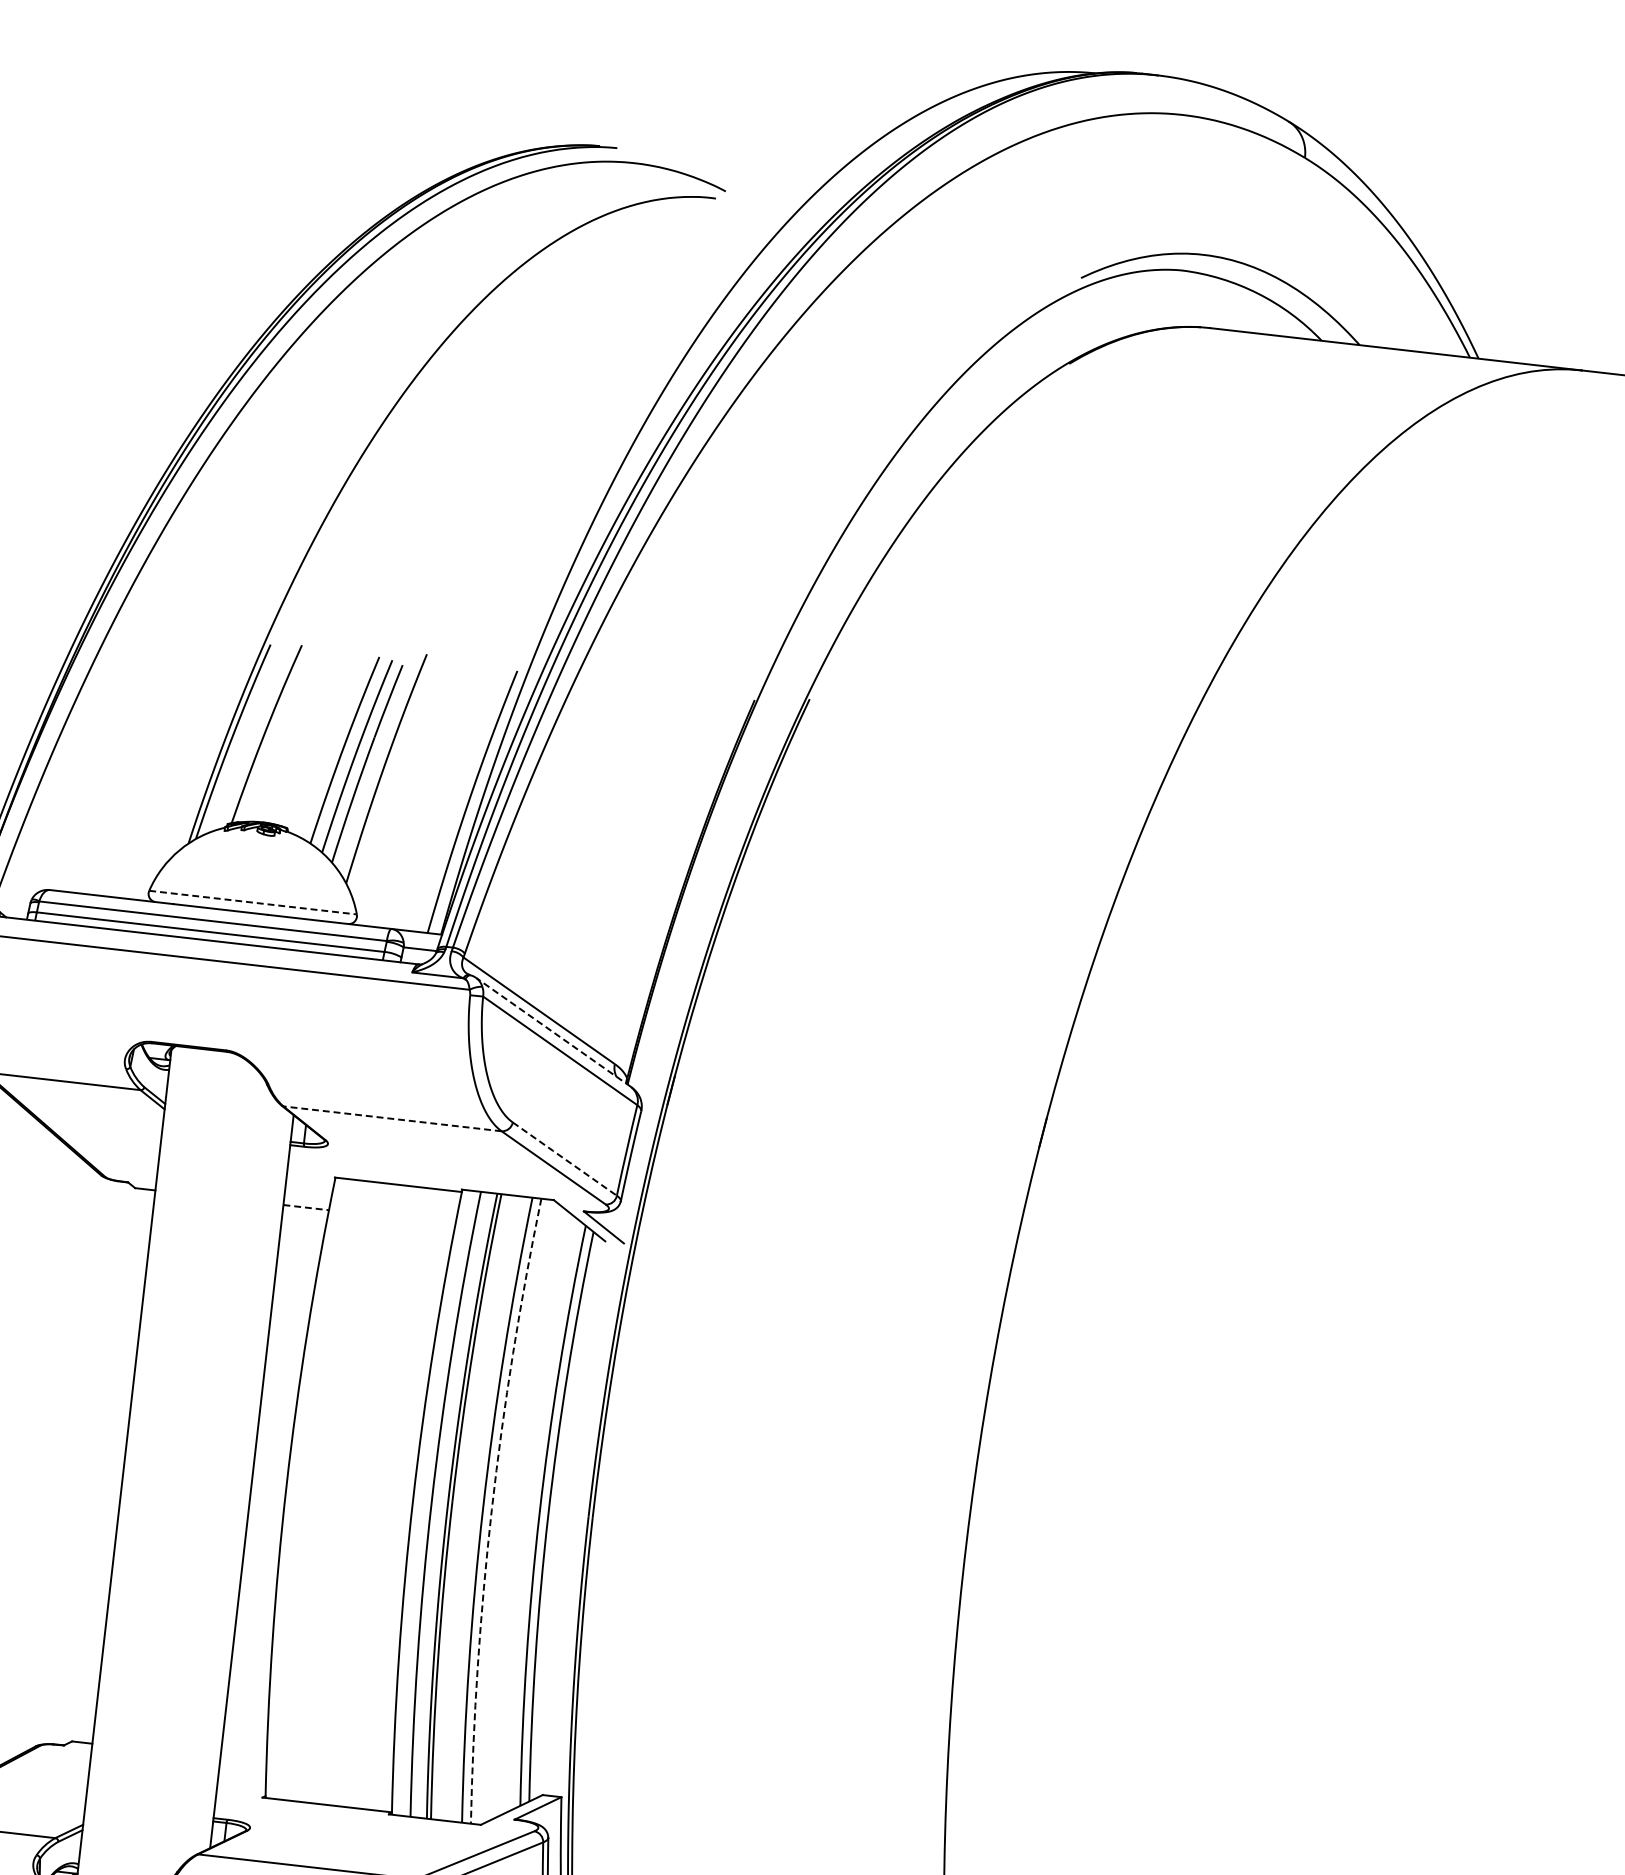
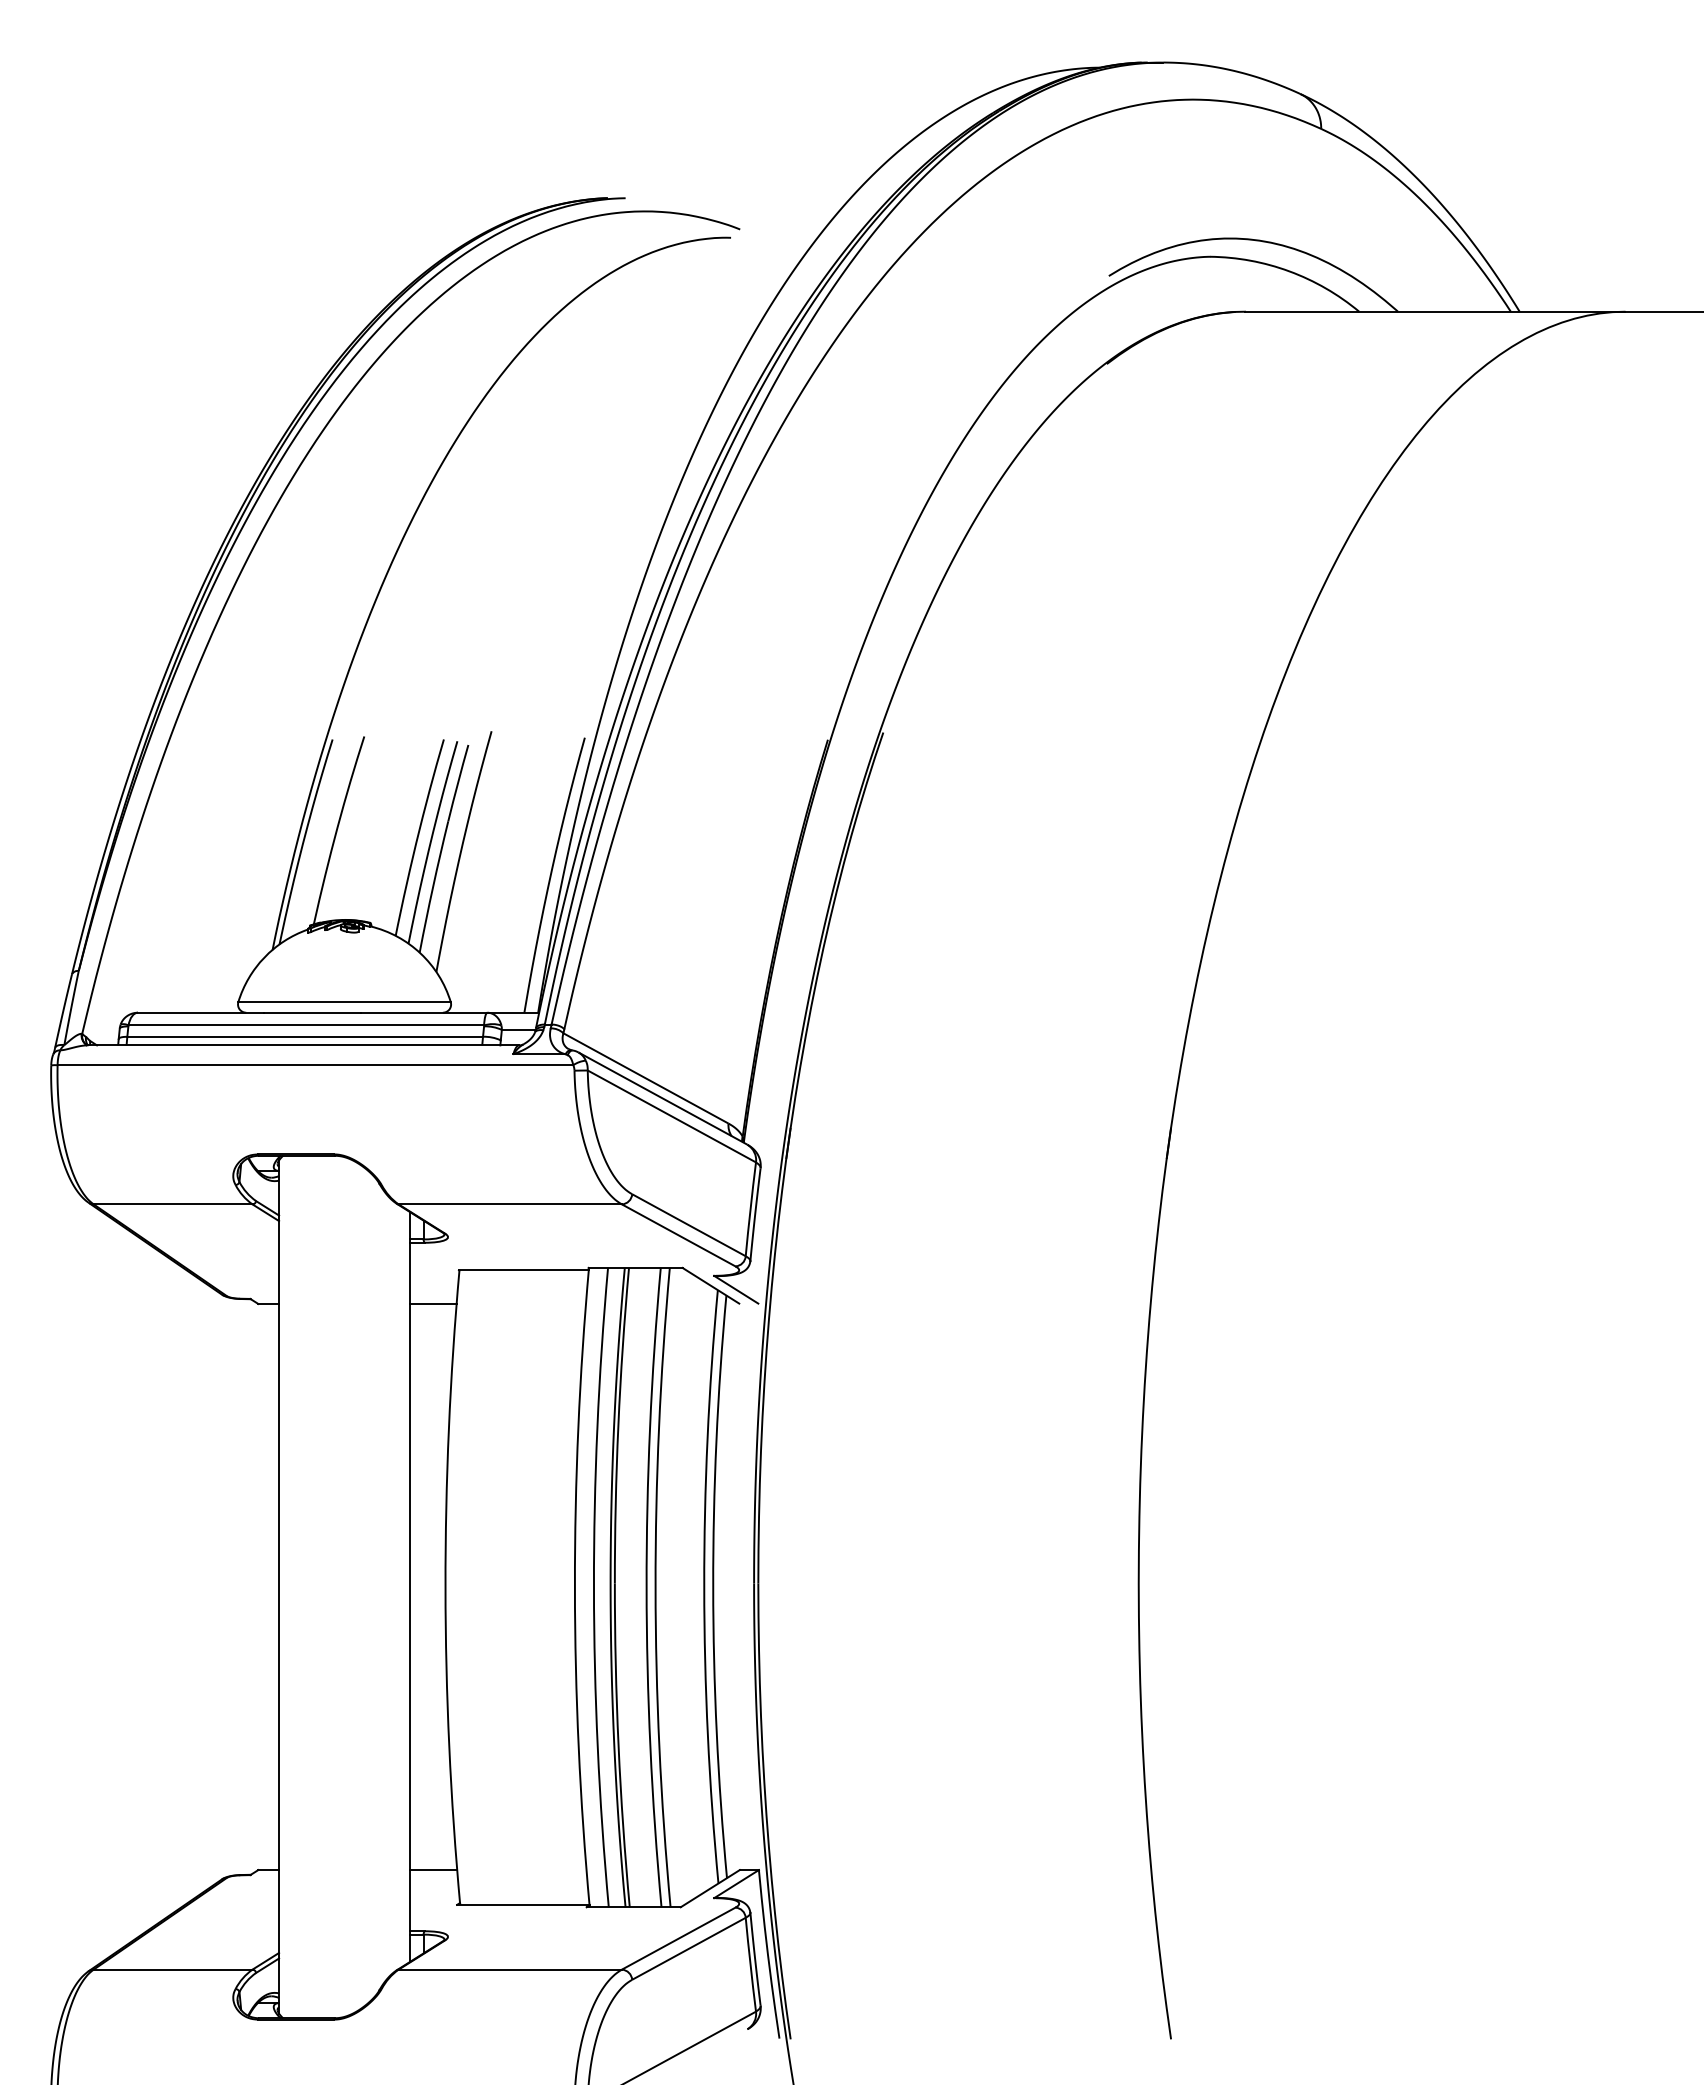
line: (253, 903) -> (345, 1002), dashed -> solid
line: (554, 1032) -> (663, 1098), dashed -> solid
line: (392, 1118) -> (510, 1204), dashed -> solid
line: (563, 1158) -> (687, 1224), dashed -> solid
line: (306, 1207) -> (433, 1303), dashed -> solid
arc: (491, 1509) -> (655, 1587), dashed -> solid
line: (243, 1761) -> (433, 1870), added

